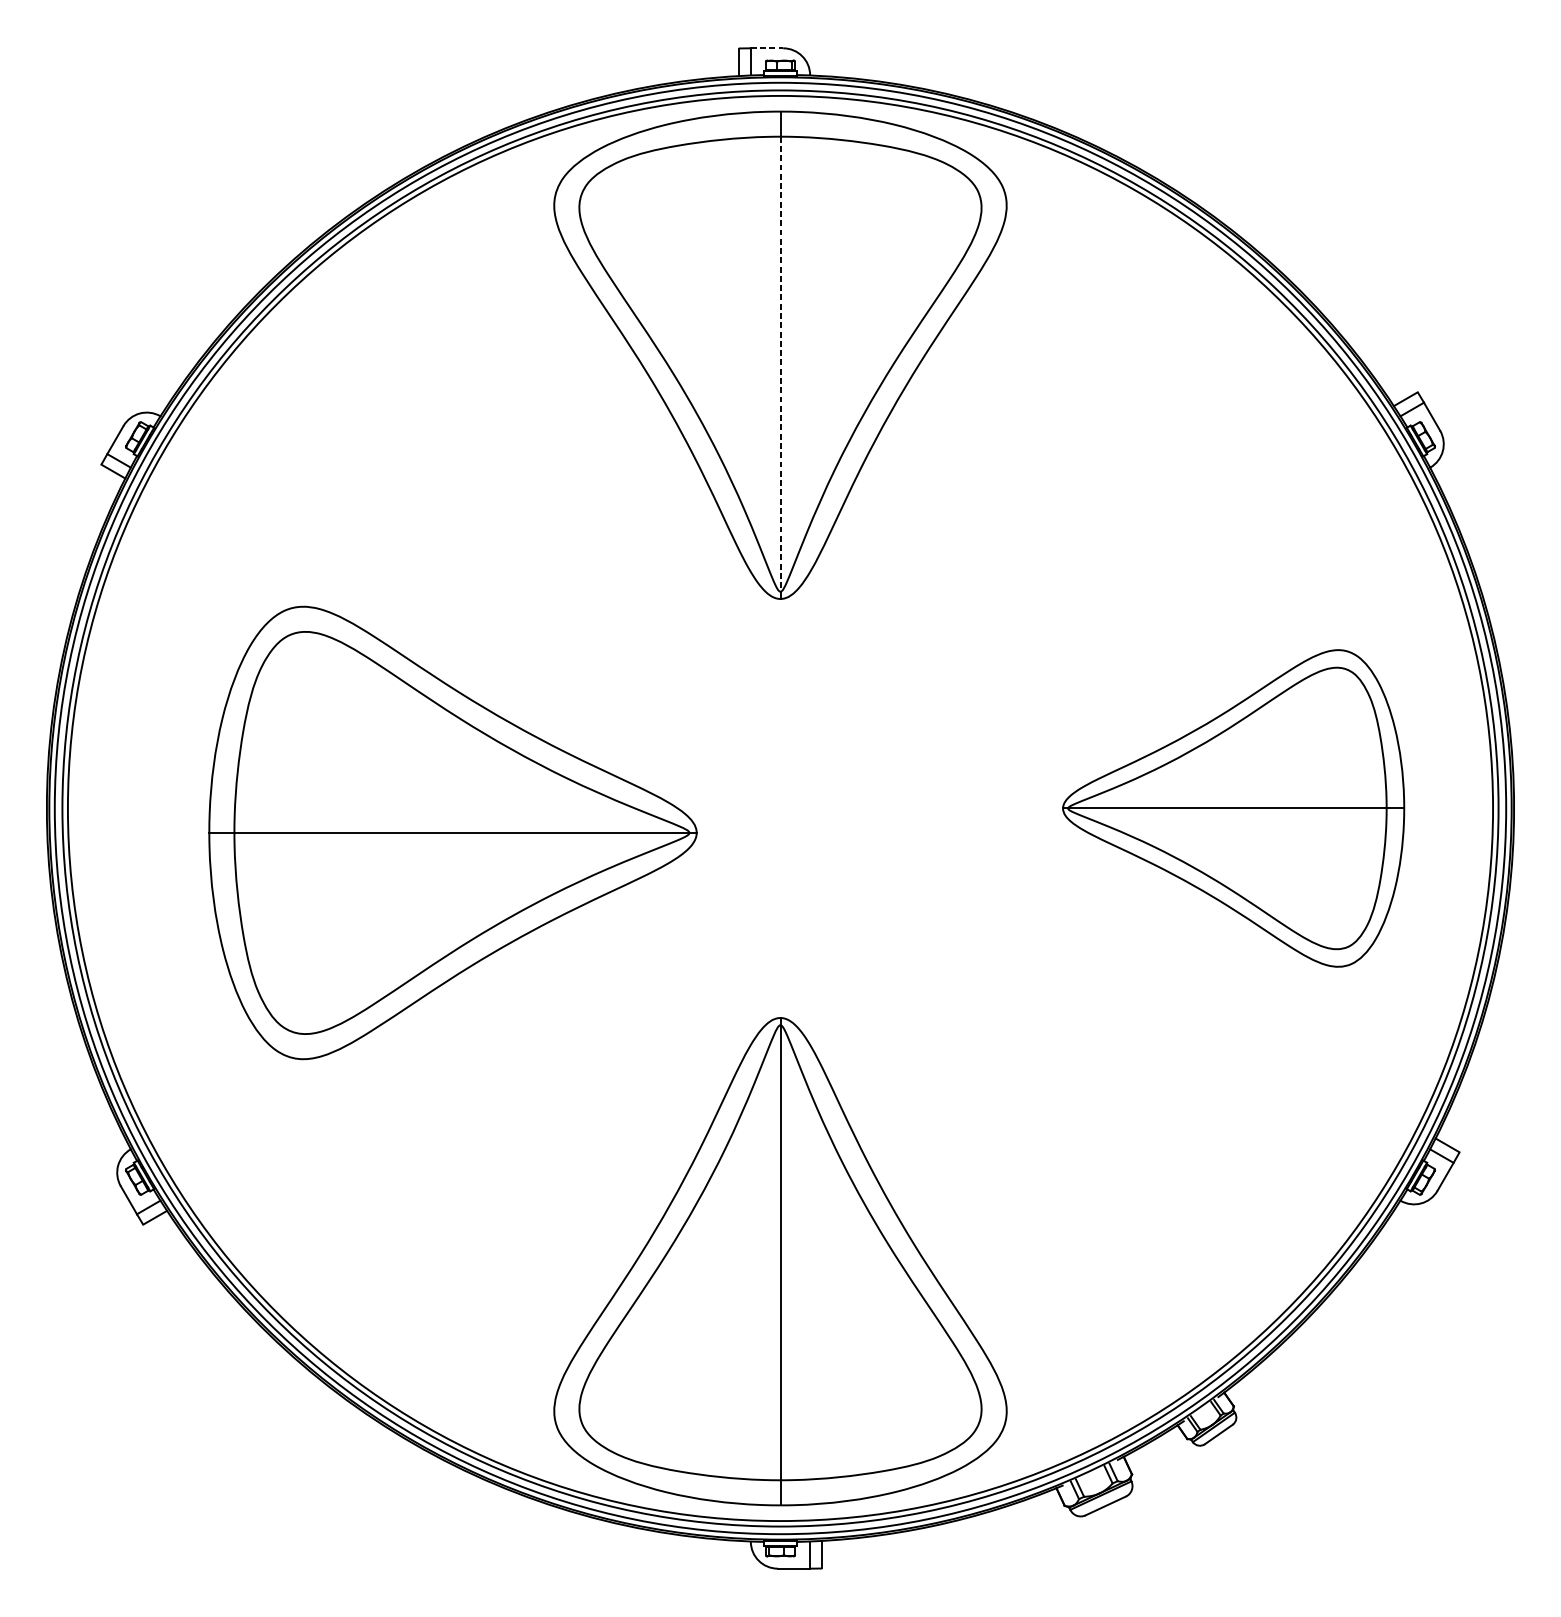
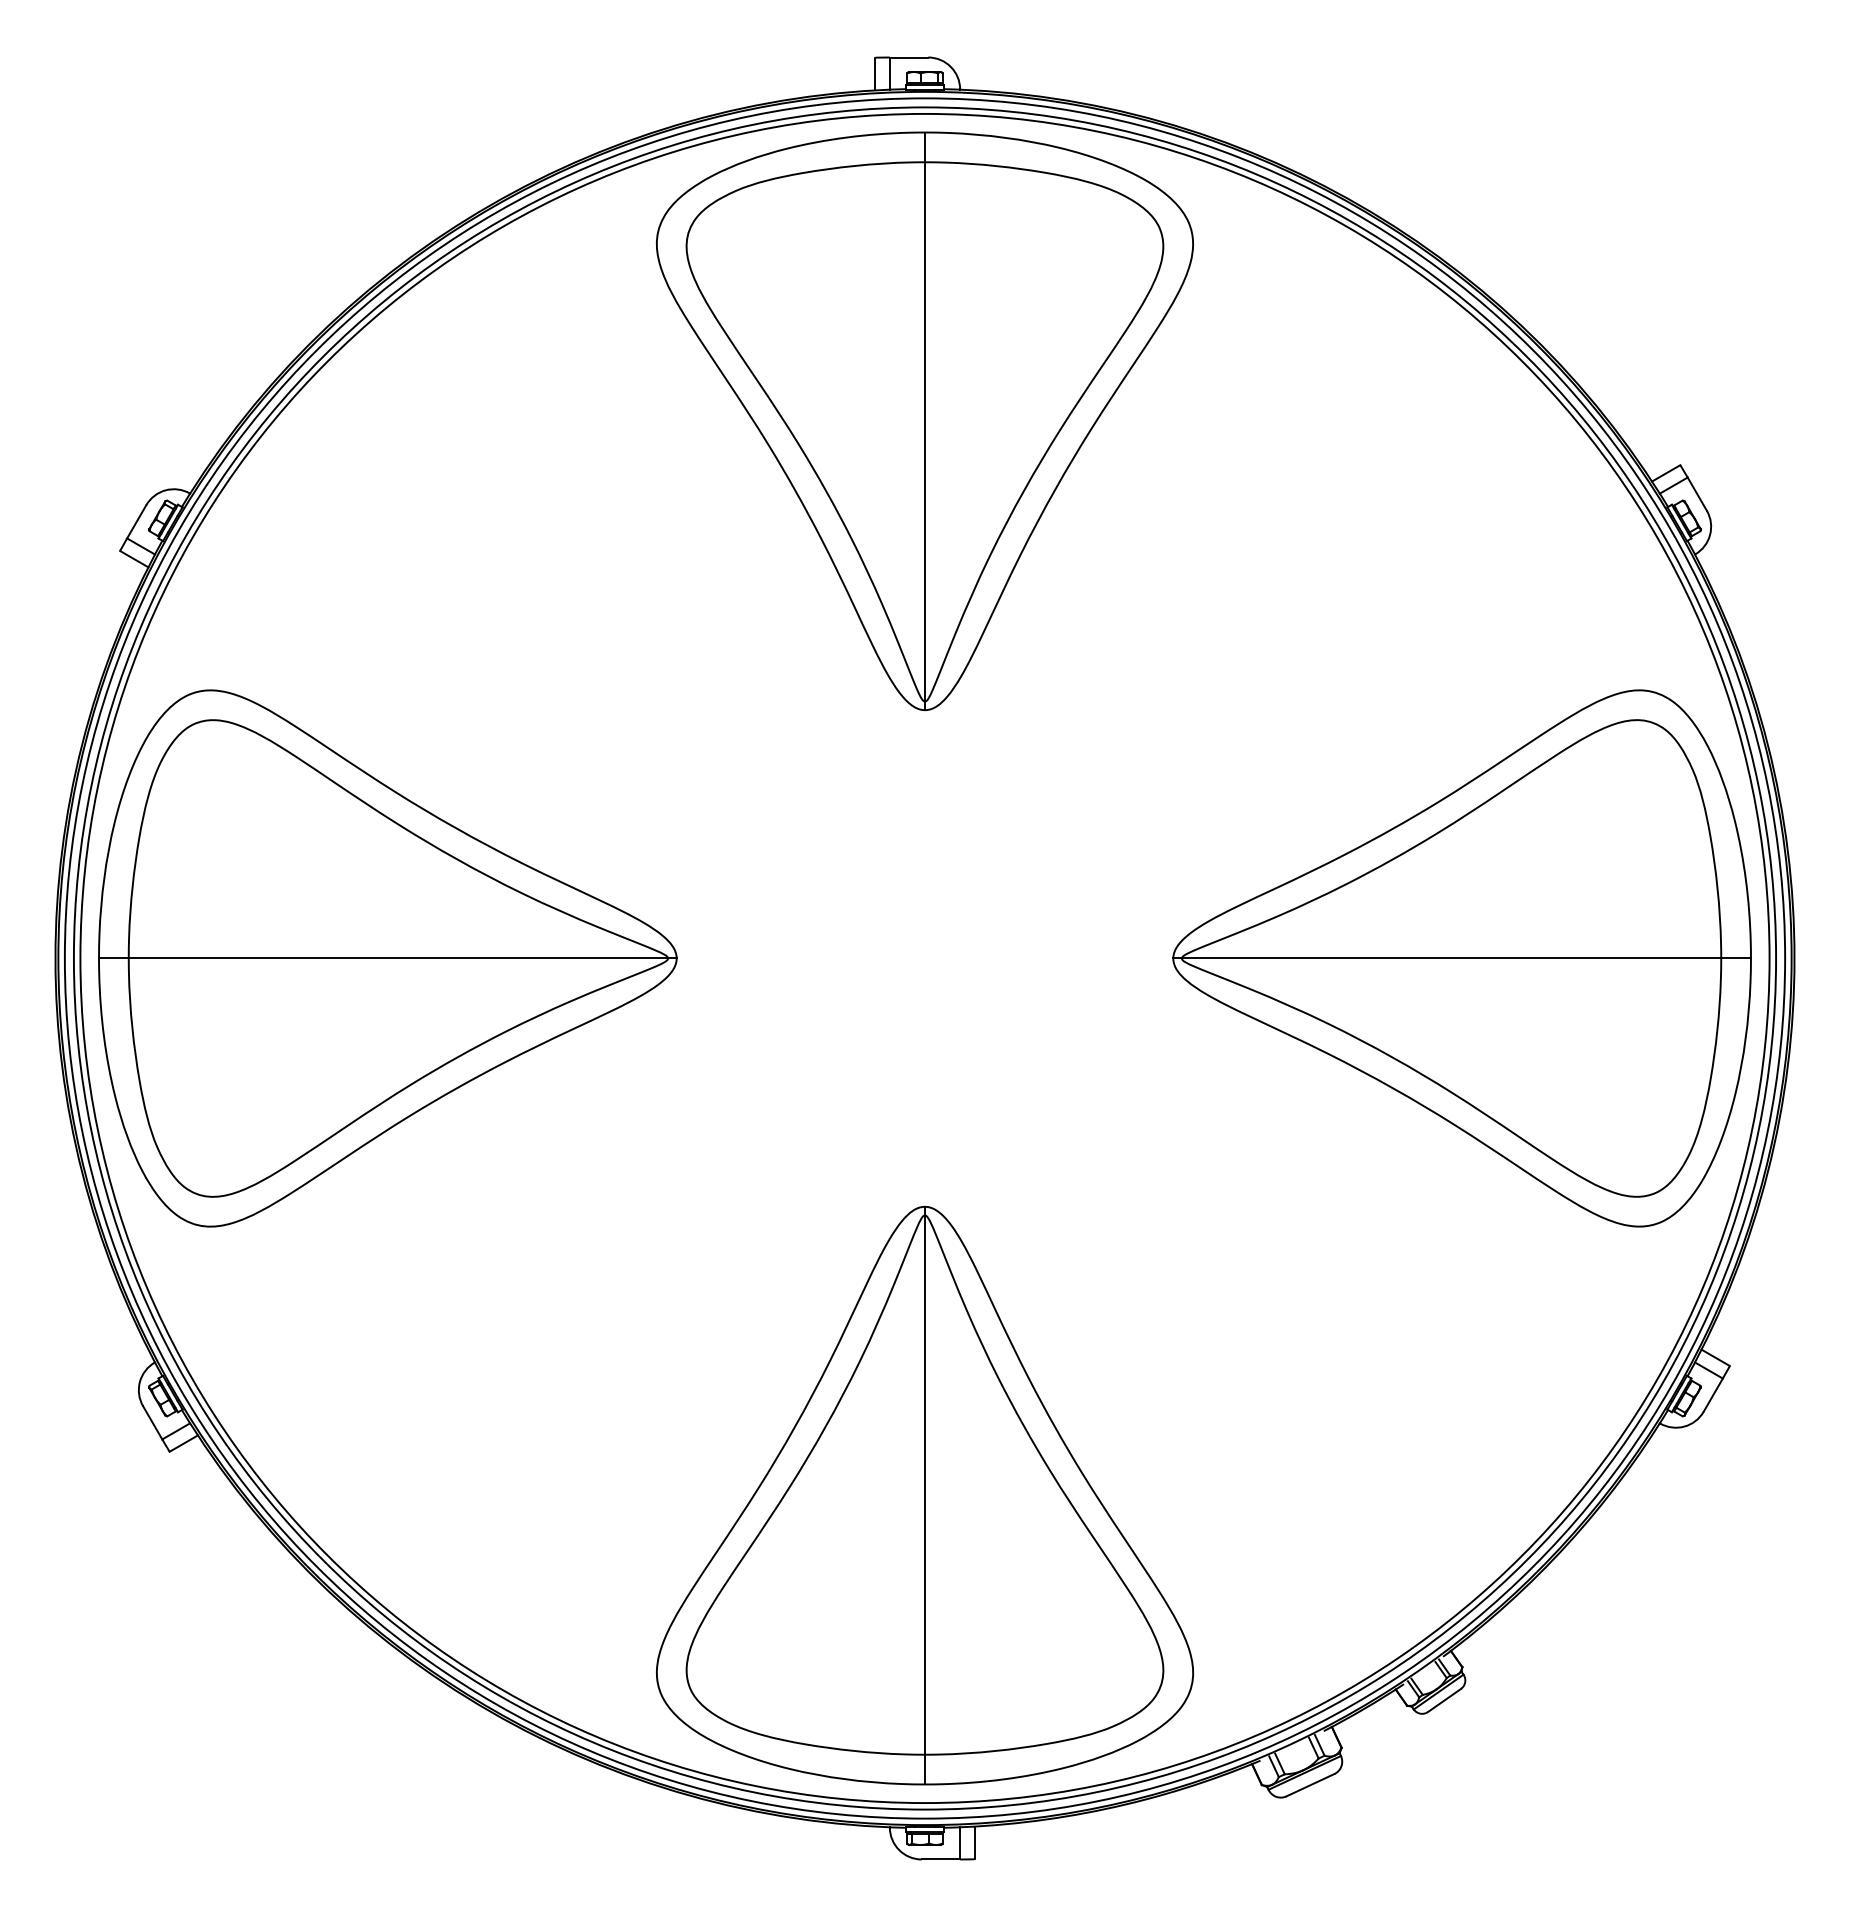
line: (767, 48) -> (909, 57), dashed -> solid
line: (780, 363) -> (925, 431), dashed -> solid
part: (1233, 808) -> (1461, 958), size x1.43
part: (452, 832) -> (387, 958), moved

